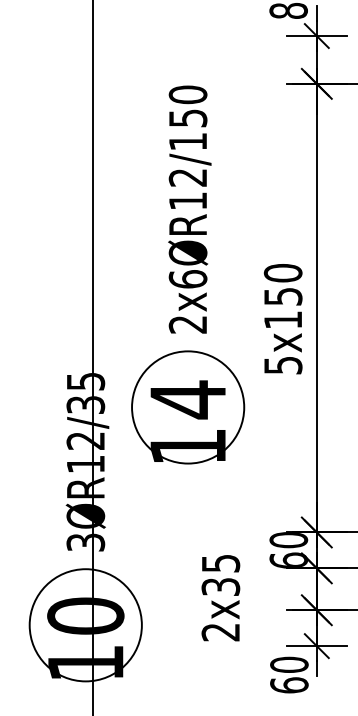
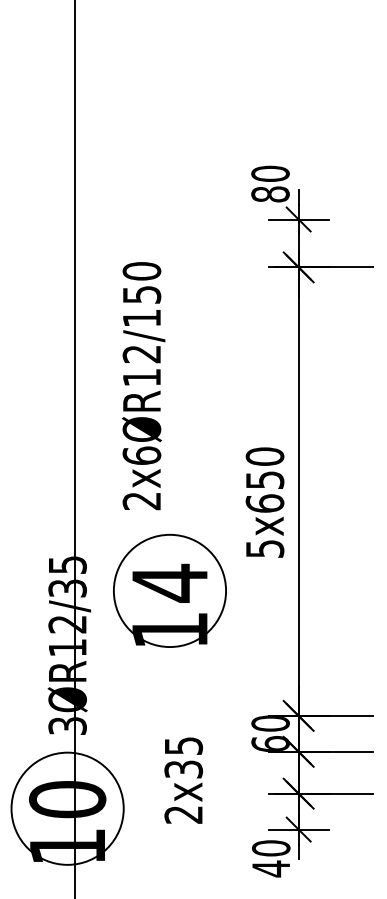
text: (189, 210) -> (143, 386), moved
text: (282, 320) -> (264, 503), 5x150 -> 5x650
text: (220, 598) -> (183, 780), moved
text: (288, 685) -> (270, 868), 60 -> 40

